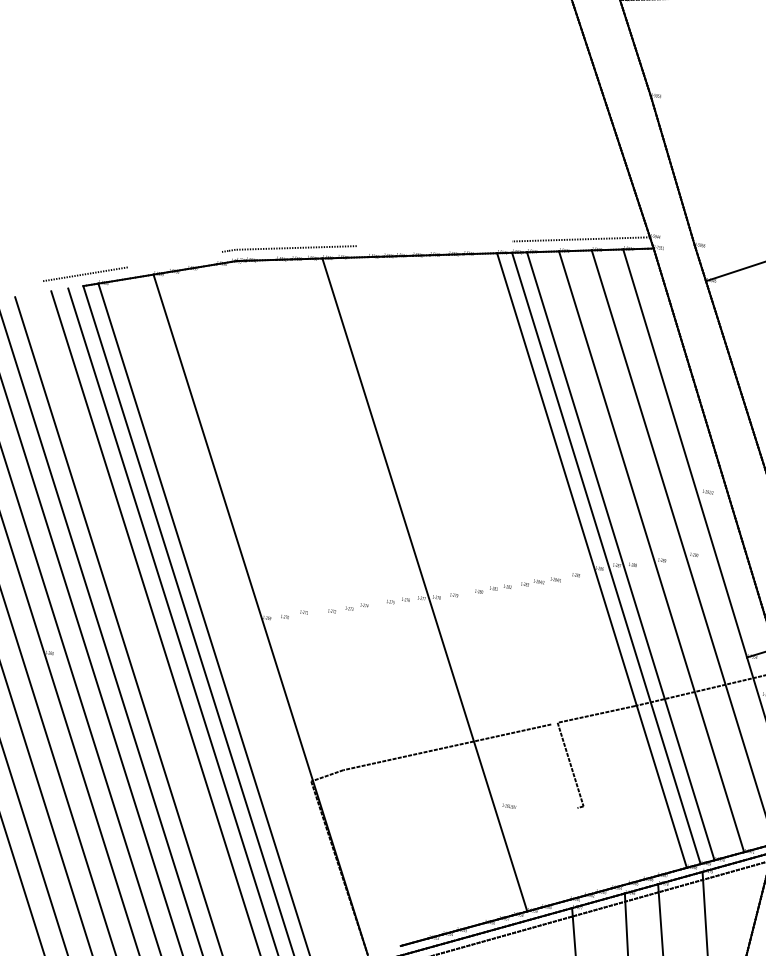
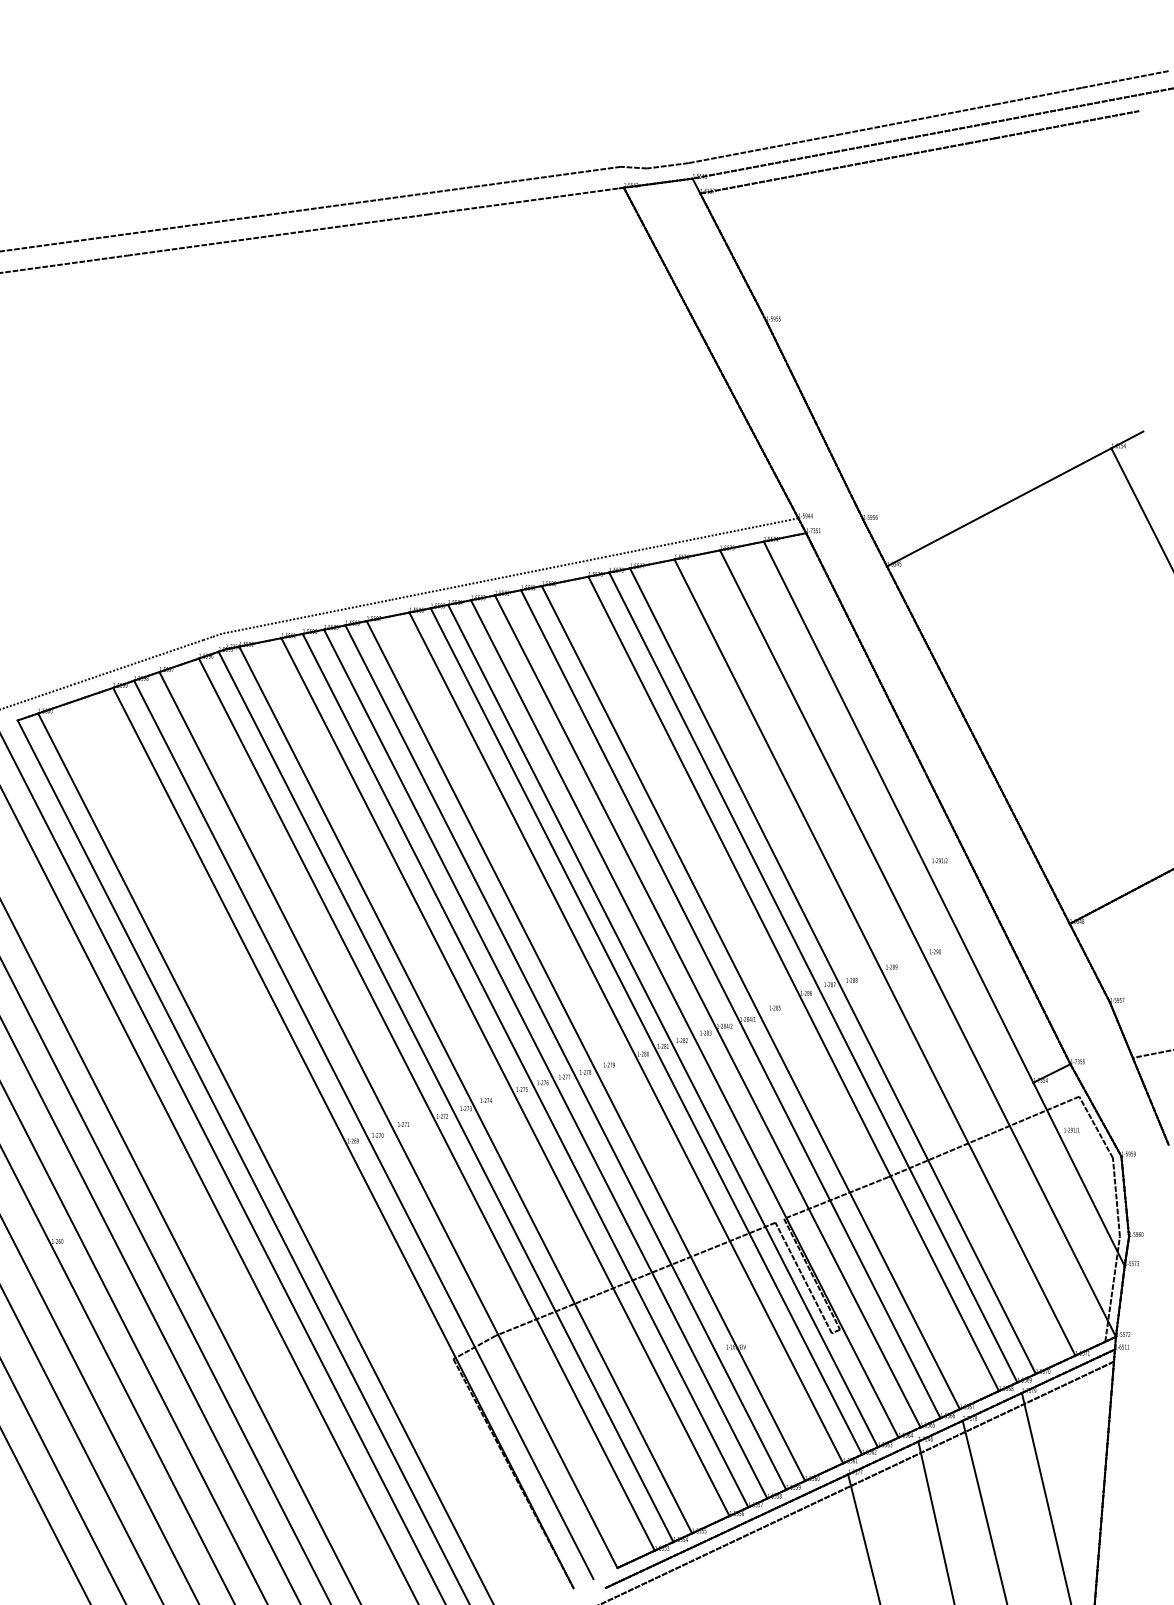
line: (434, 243) -> (498, 578), added
line: (174, 259) -> (139, 661), added
line: (560, 564) -> (750, 997), added
line: (545, 567) -> (730, 1004), added
line: (528, 569) -> (707, 1011), added
line: (511, 571) -> (684, 1018), added
line: (495, 574) -> (662, 1025), added
line: (484, 576) -> (646, 1031), added
line: (469, 578) -> (626, 1037), added
line: (439, 582) -> (585, 1050), added
line: (410, 586) -> (545, 1063), added
line: (395, 589) -> (525, 1070), added
line: (380, 591) -> (505, 1077), added
line: (351, 595) -> (465, 1089), added
line: (336, 597) -> (445, 1096), added
line: (322, 601) -> (426, 1104), added
line: (294, 607) -> (388, 1120), added
line: (275, 611) -> (363, 1129), added
line: (564, 765) -> (803, 1277), added

